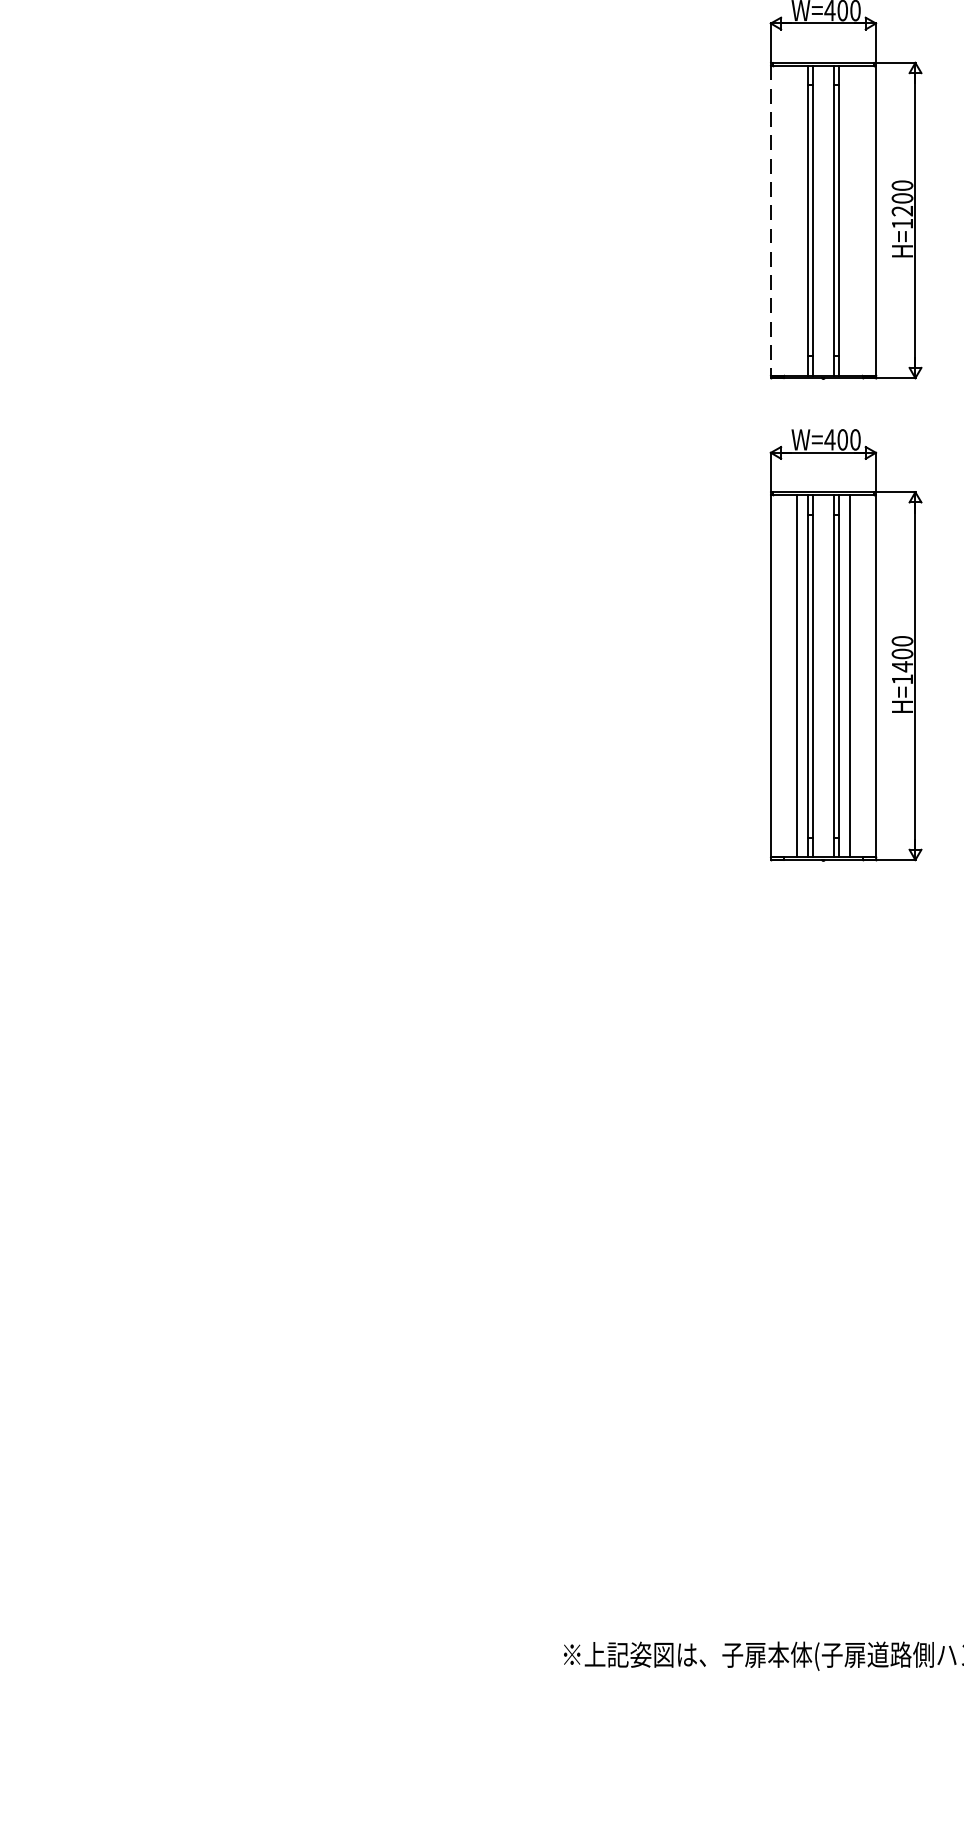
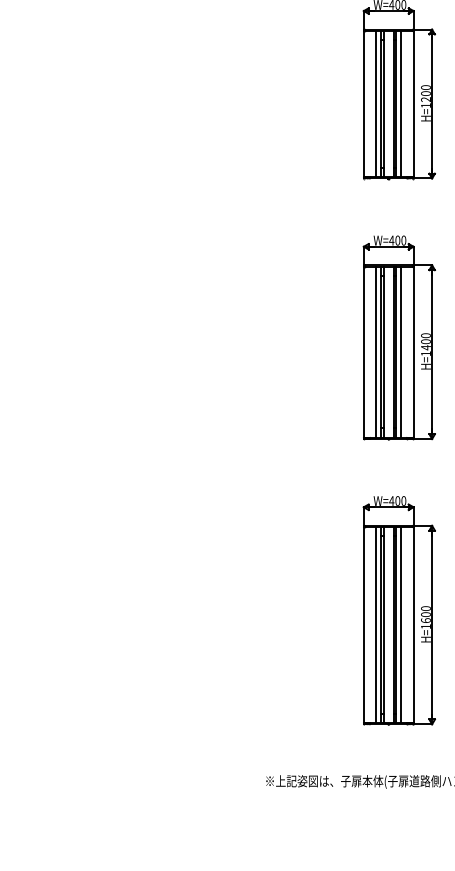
line: (797, 219) -> (376, 103), added
line: (850, 219) -> (401, 103), added
line: (770, 221) -> (363, 104), dashed -> solid
part: (844, 645) -> (398, 337), moved
part: (844, 1293) -> (398, 610), added

